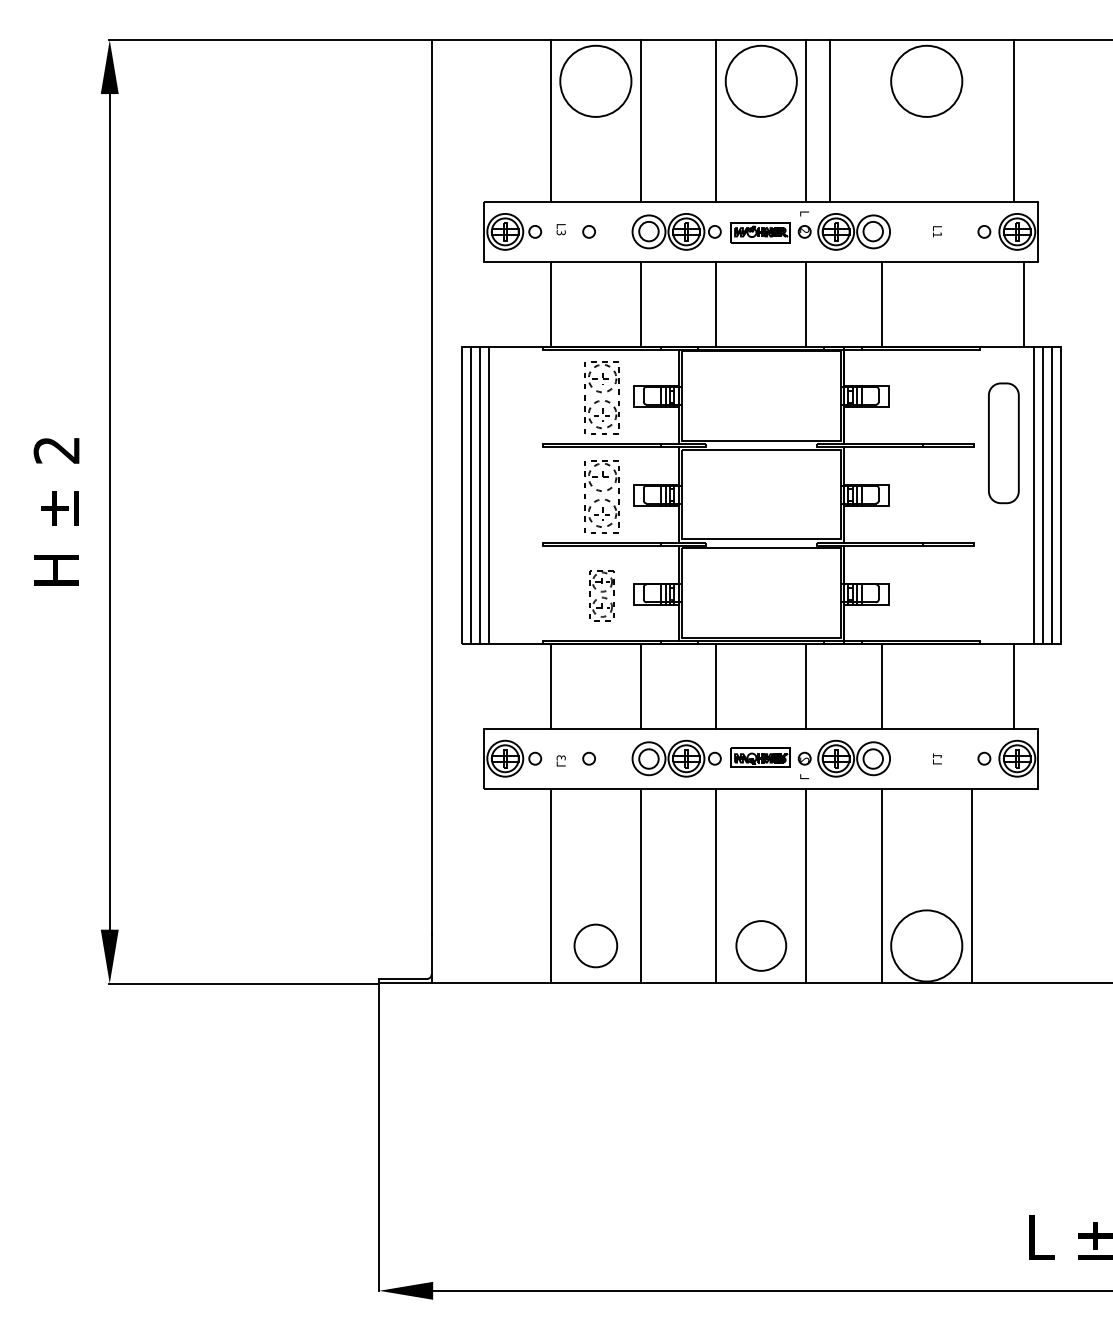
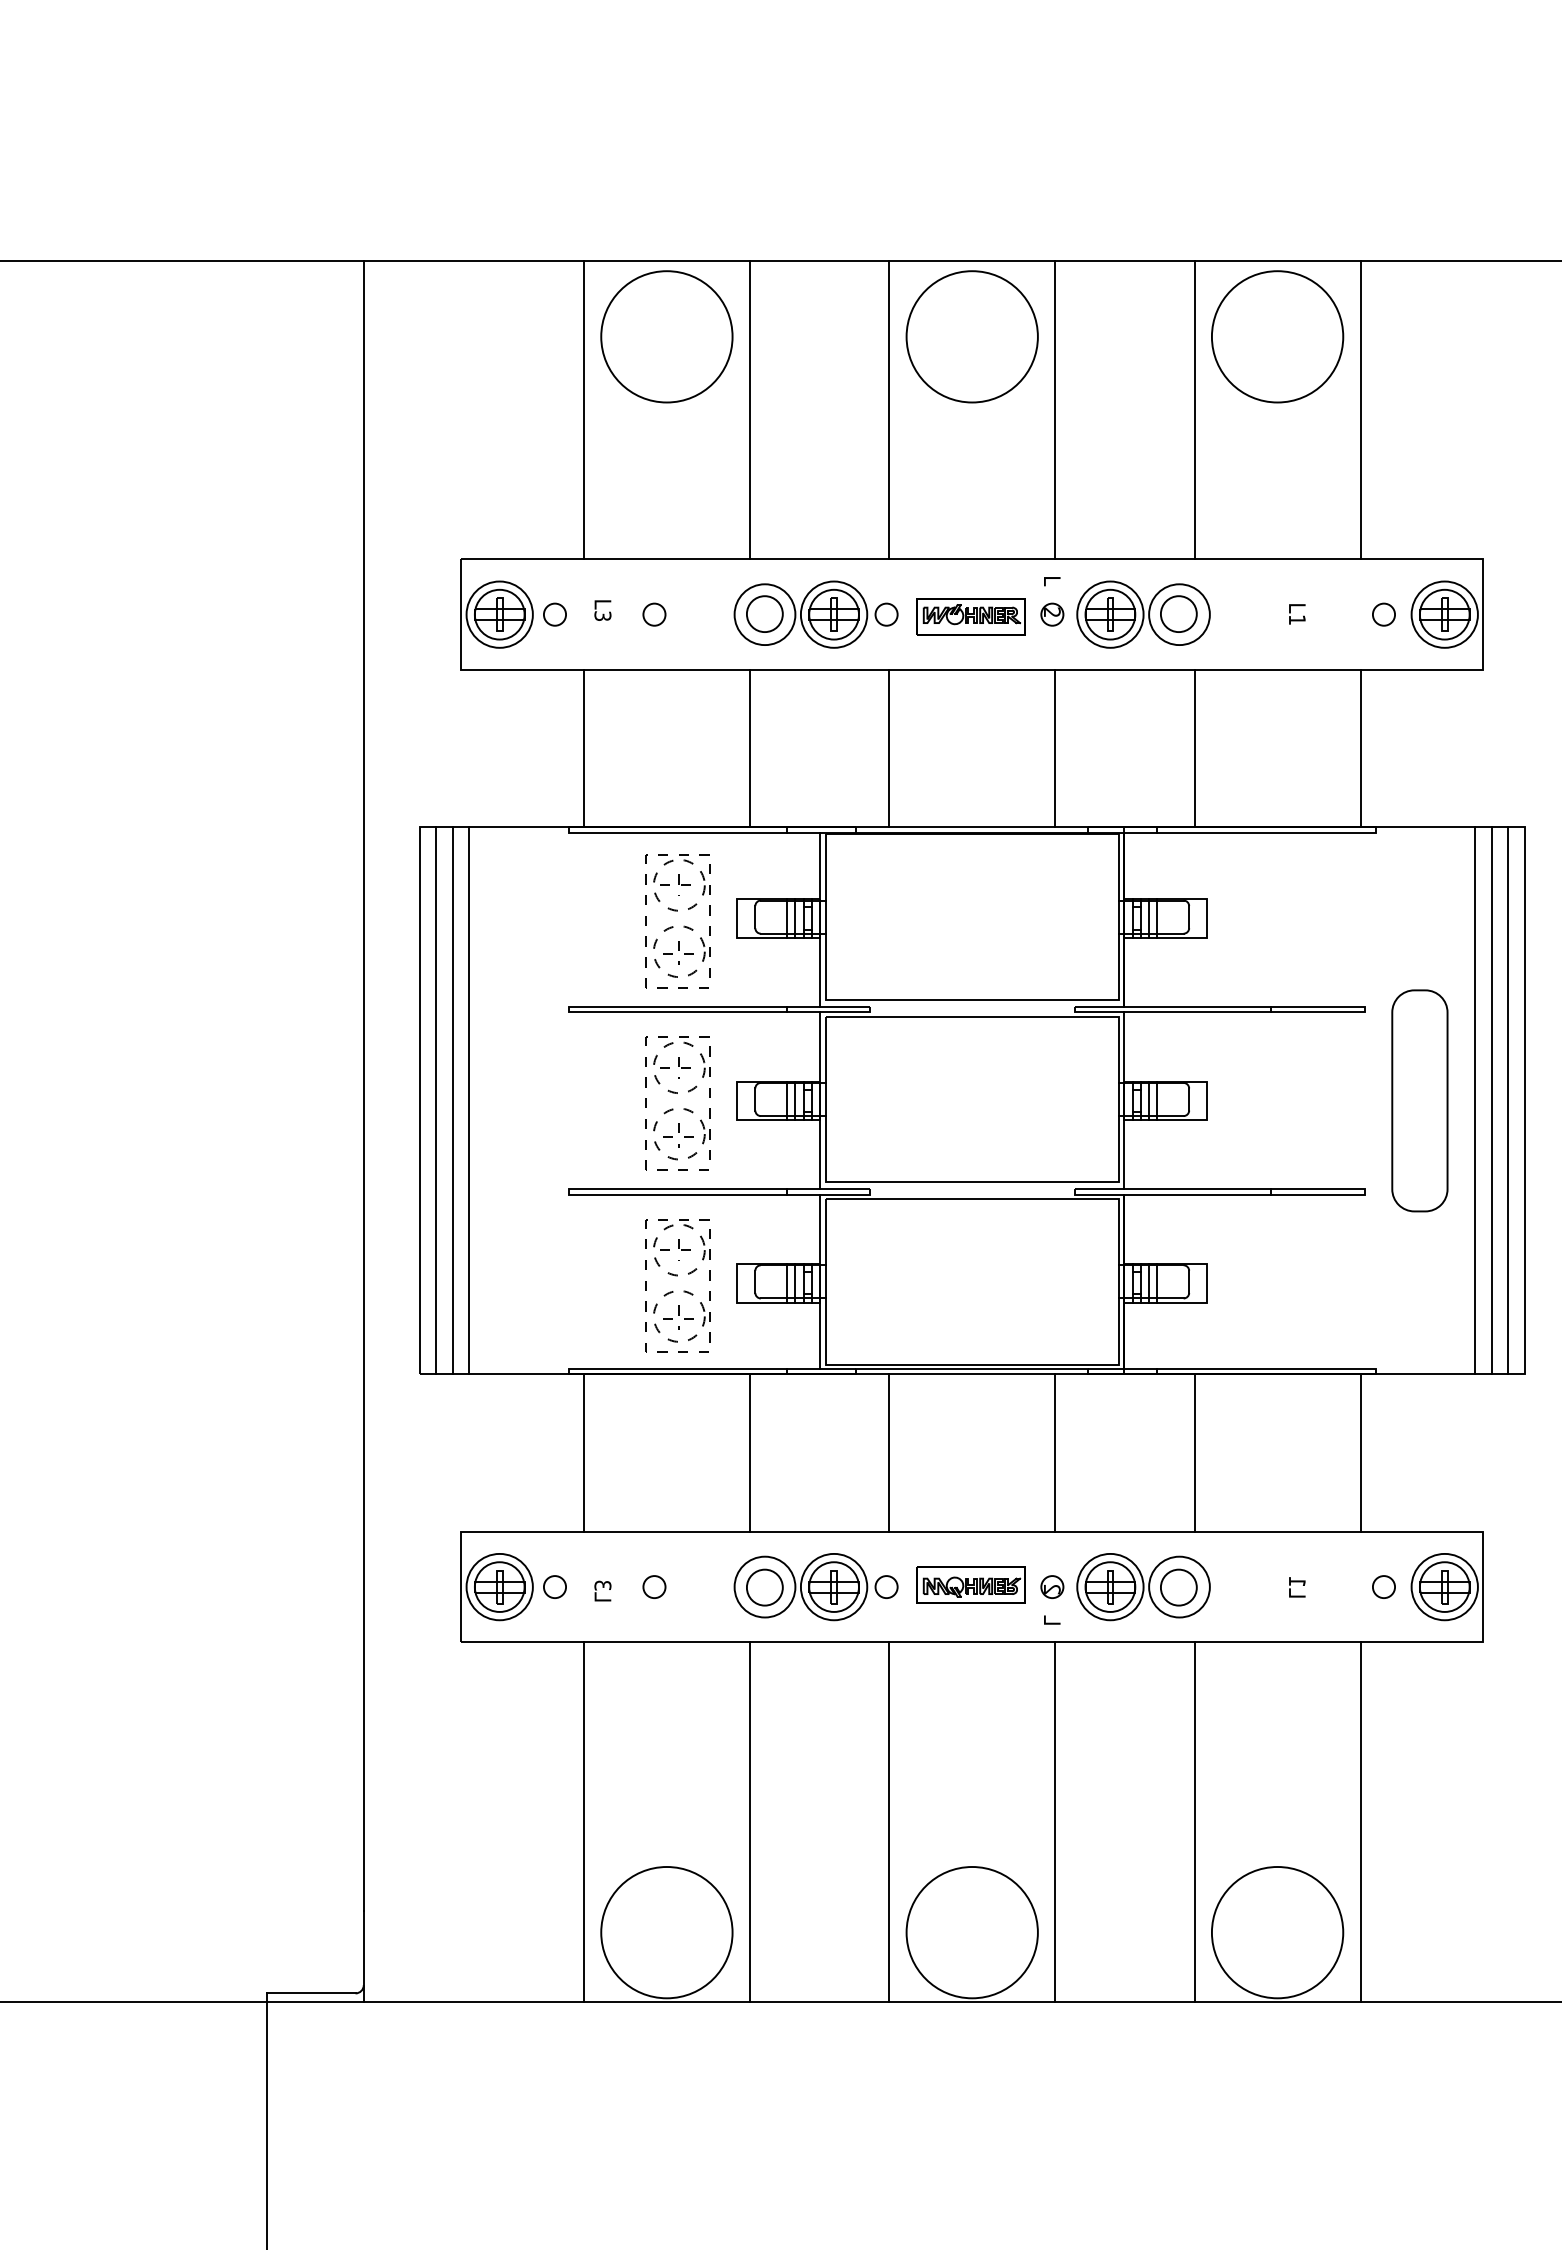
line: (829, 120) -> (1194, 409), moved
line: (1013, 120) -> (1360, 409), moved
line: (1023, 304) -> (1360, 748), moved
part: (1003, 443) -> (1419, 1101), moved
part: (601, 595) -> (677, 1285), size x1.43
line: (1013, 685) -> (1360, 1451), moved
circle: (595, 945) -> (666, 1931), size x1.67
circle: (760, 945) -> (970, 1931), size x1.43

